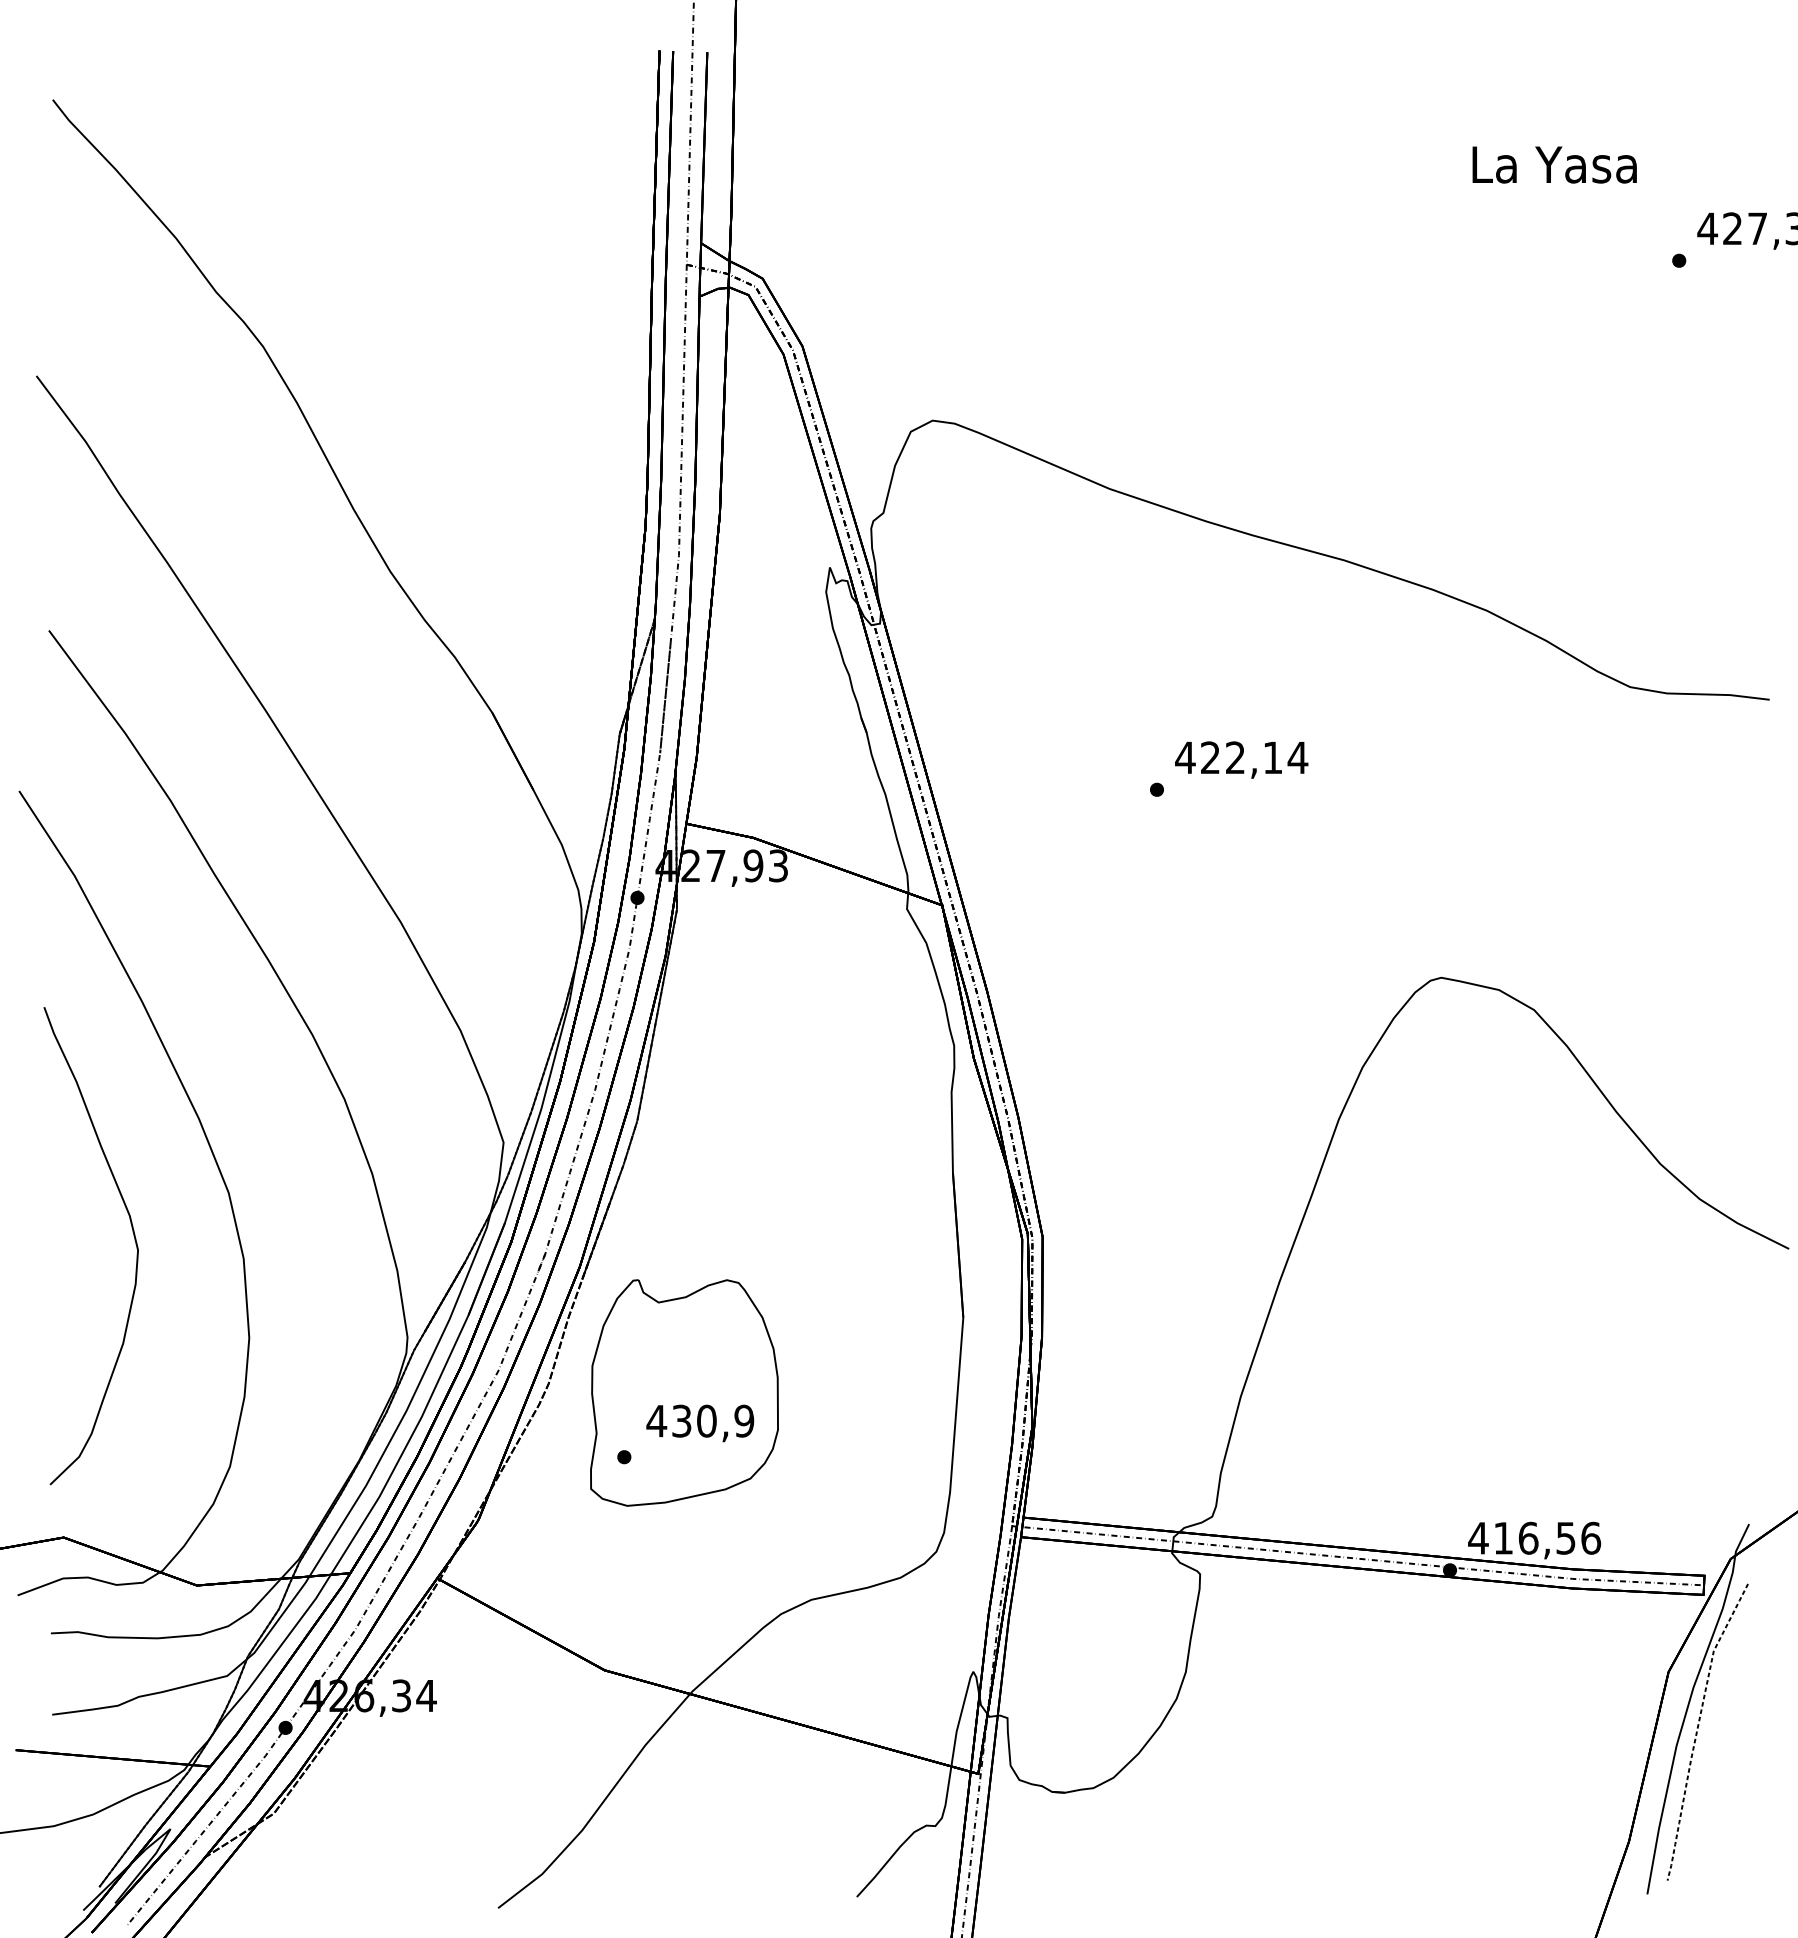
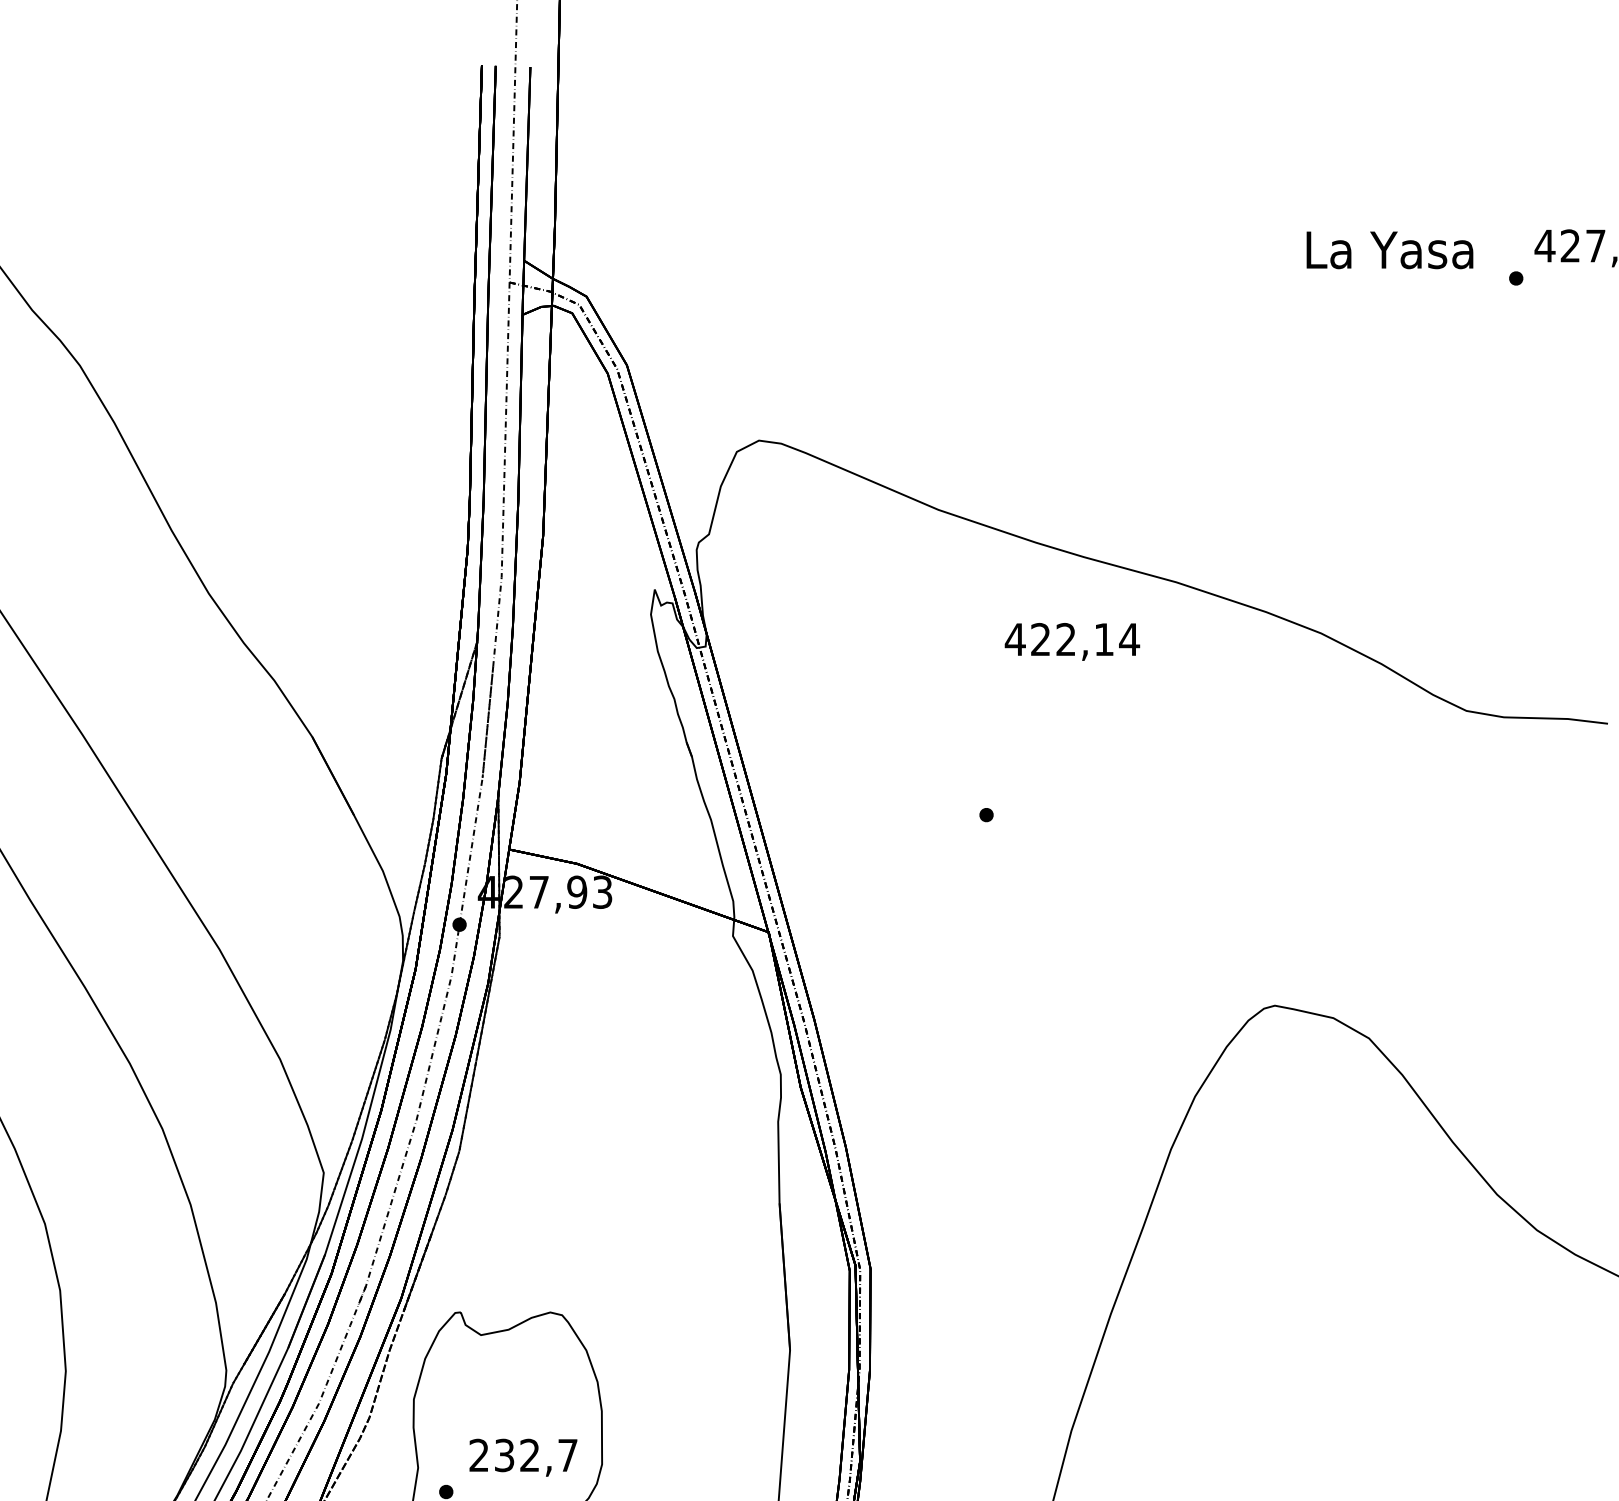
text: (1554, 164) -> (1389, 249), moved
text: (1241, 759) -> (1072, 641), moved
text: (700, 1420) -> (523, 1454), 430,9 -> 232,7

